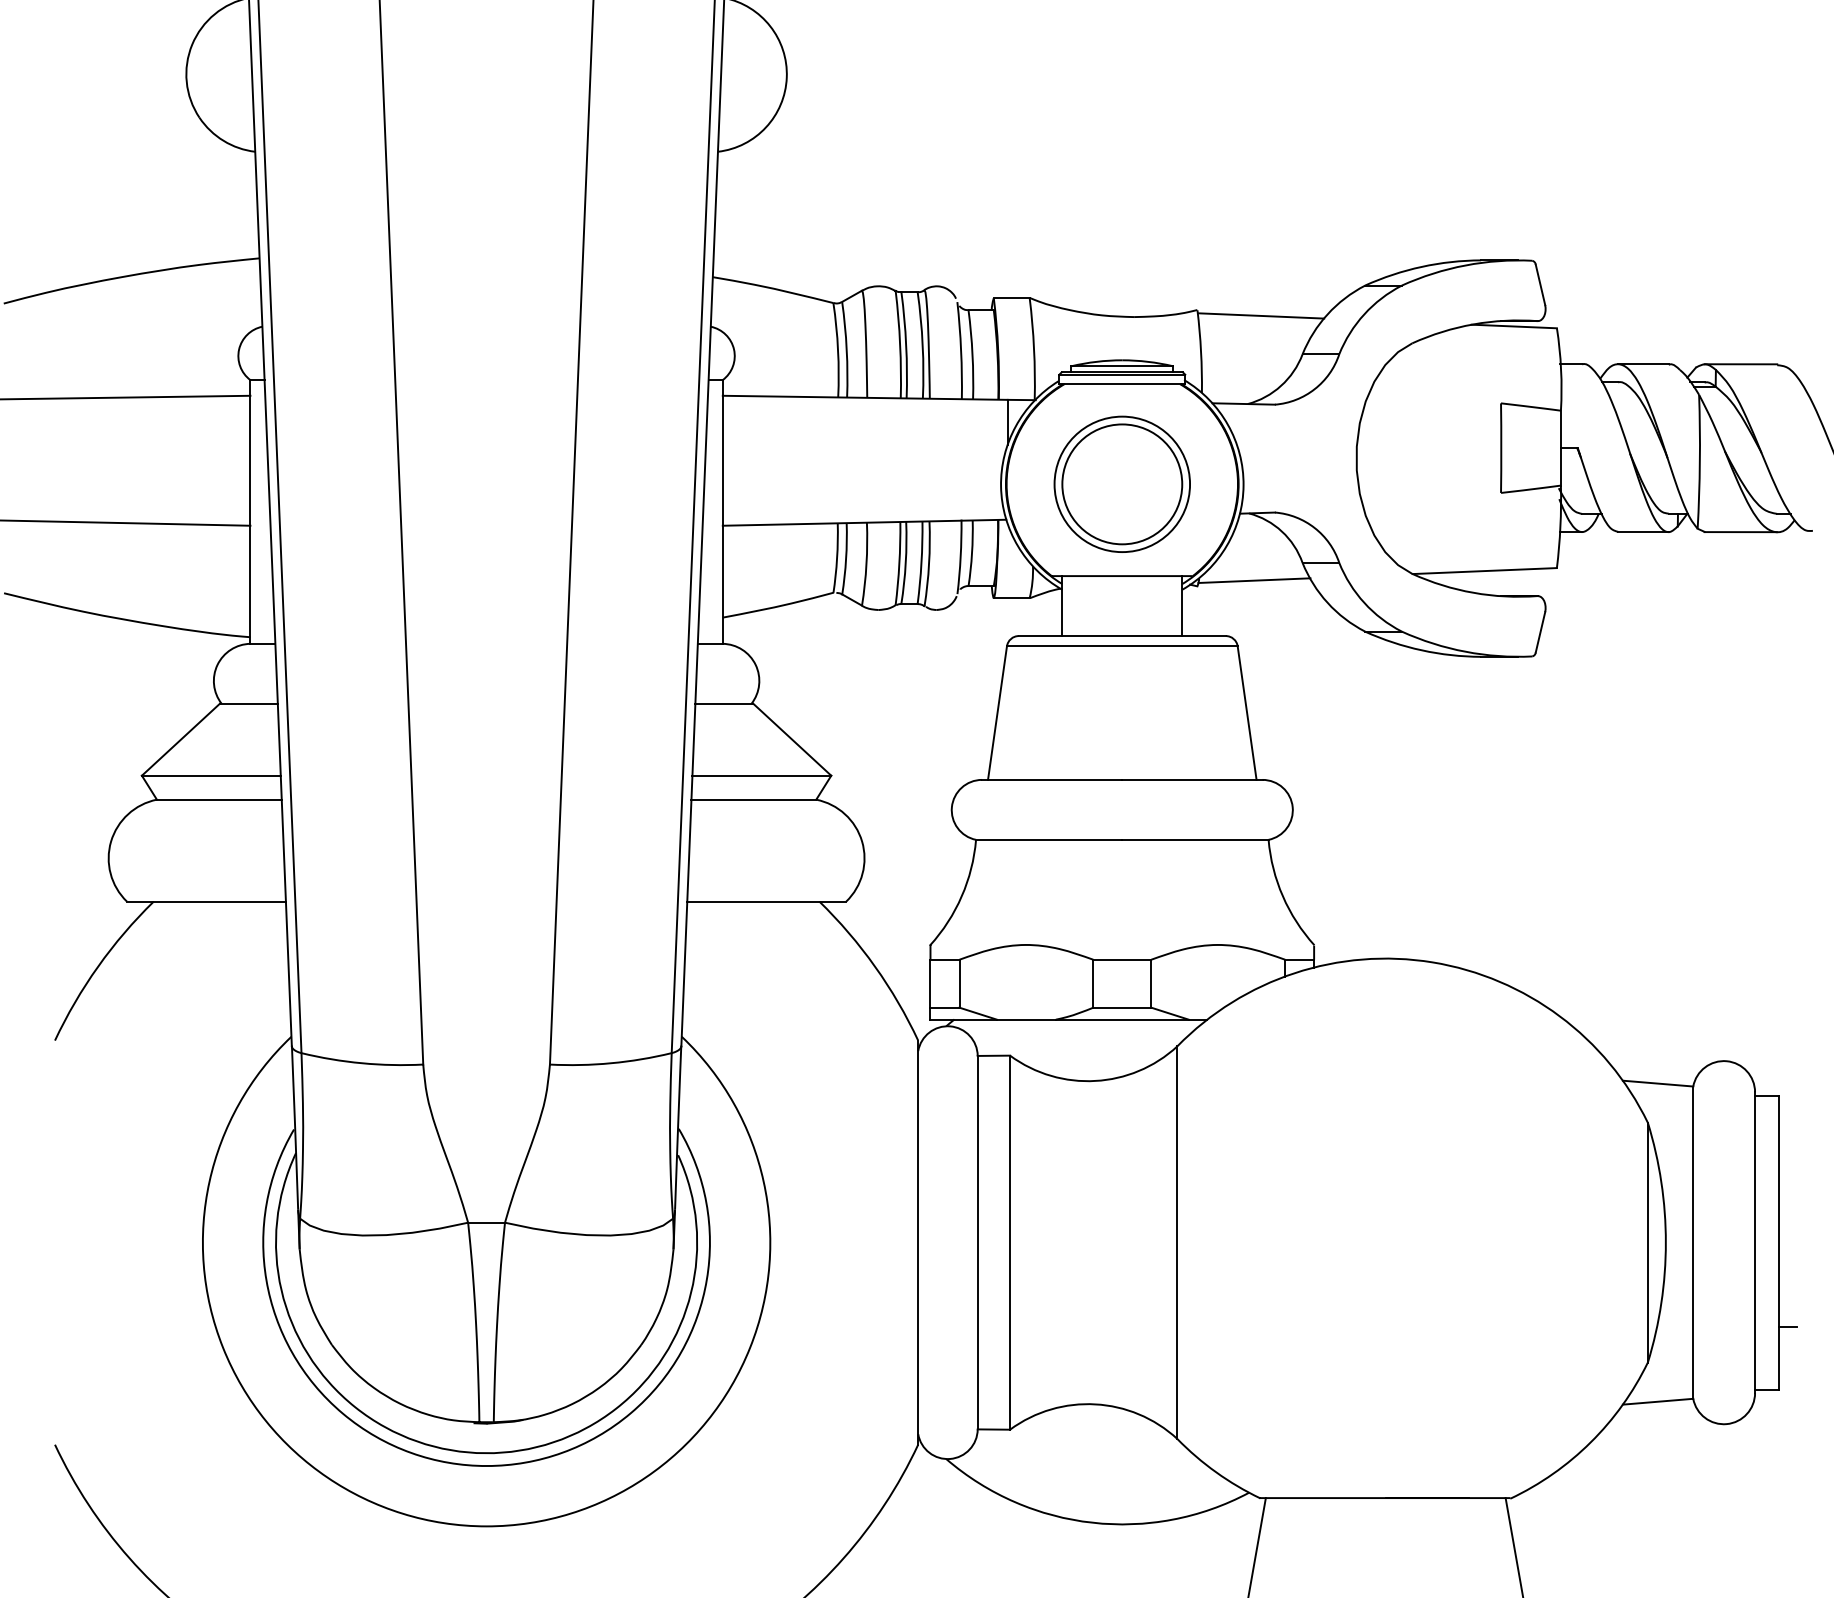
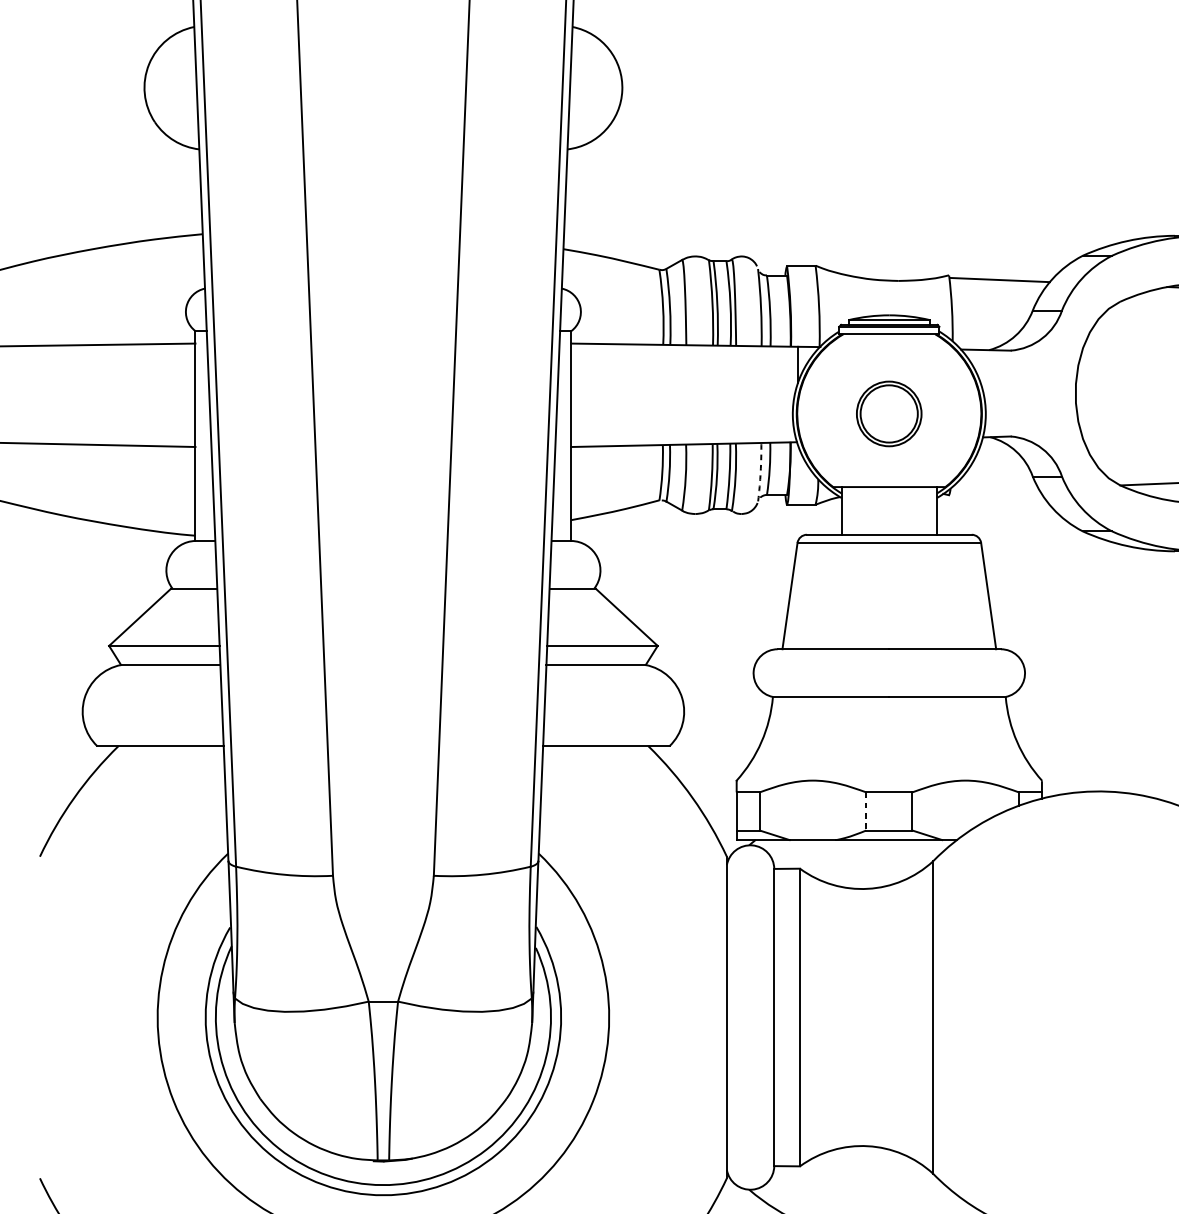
part: (1121, 483) -> (888, 413), size x0.6
arc: (960, 556) -> (760, 471), solid -> dashed
line: (1254, 580) -> (994, 490), removed
line: (1093, 983) -> (866, 811), solid -> dashed

